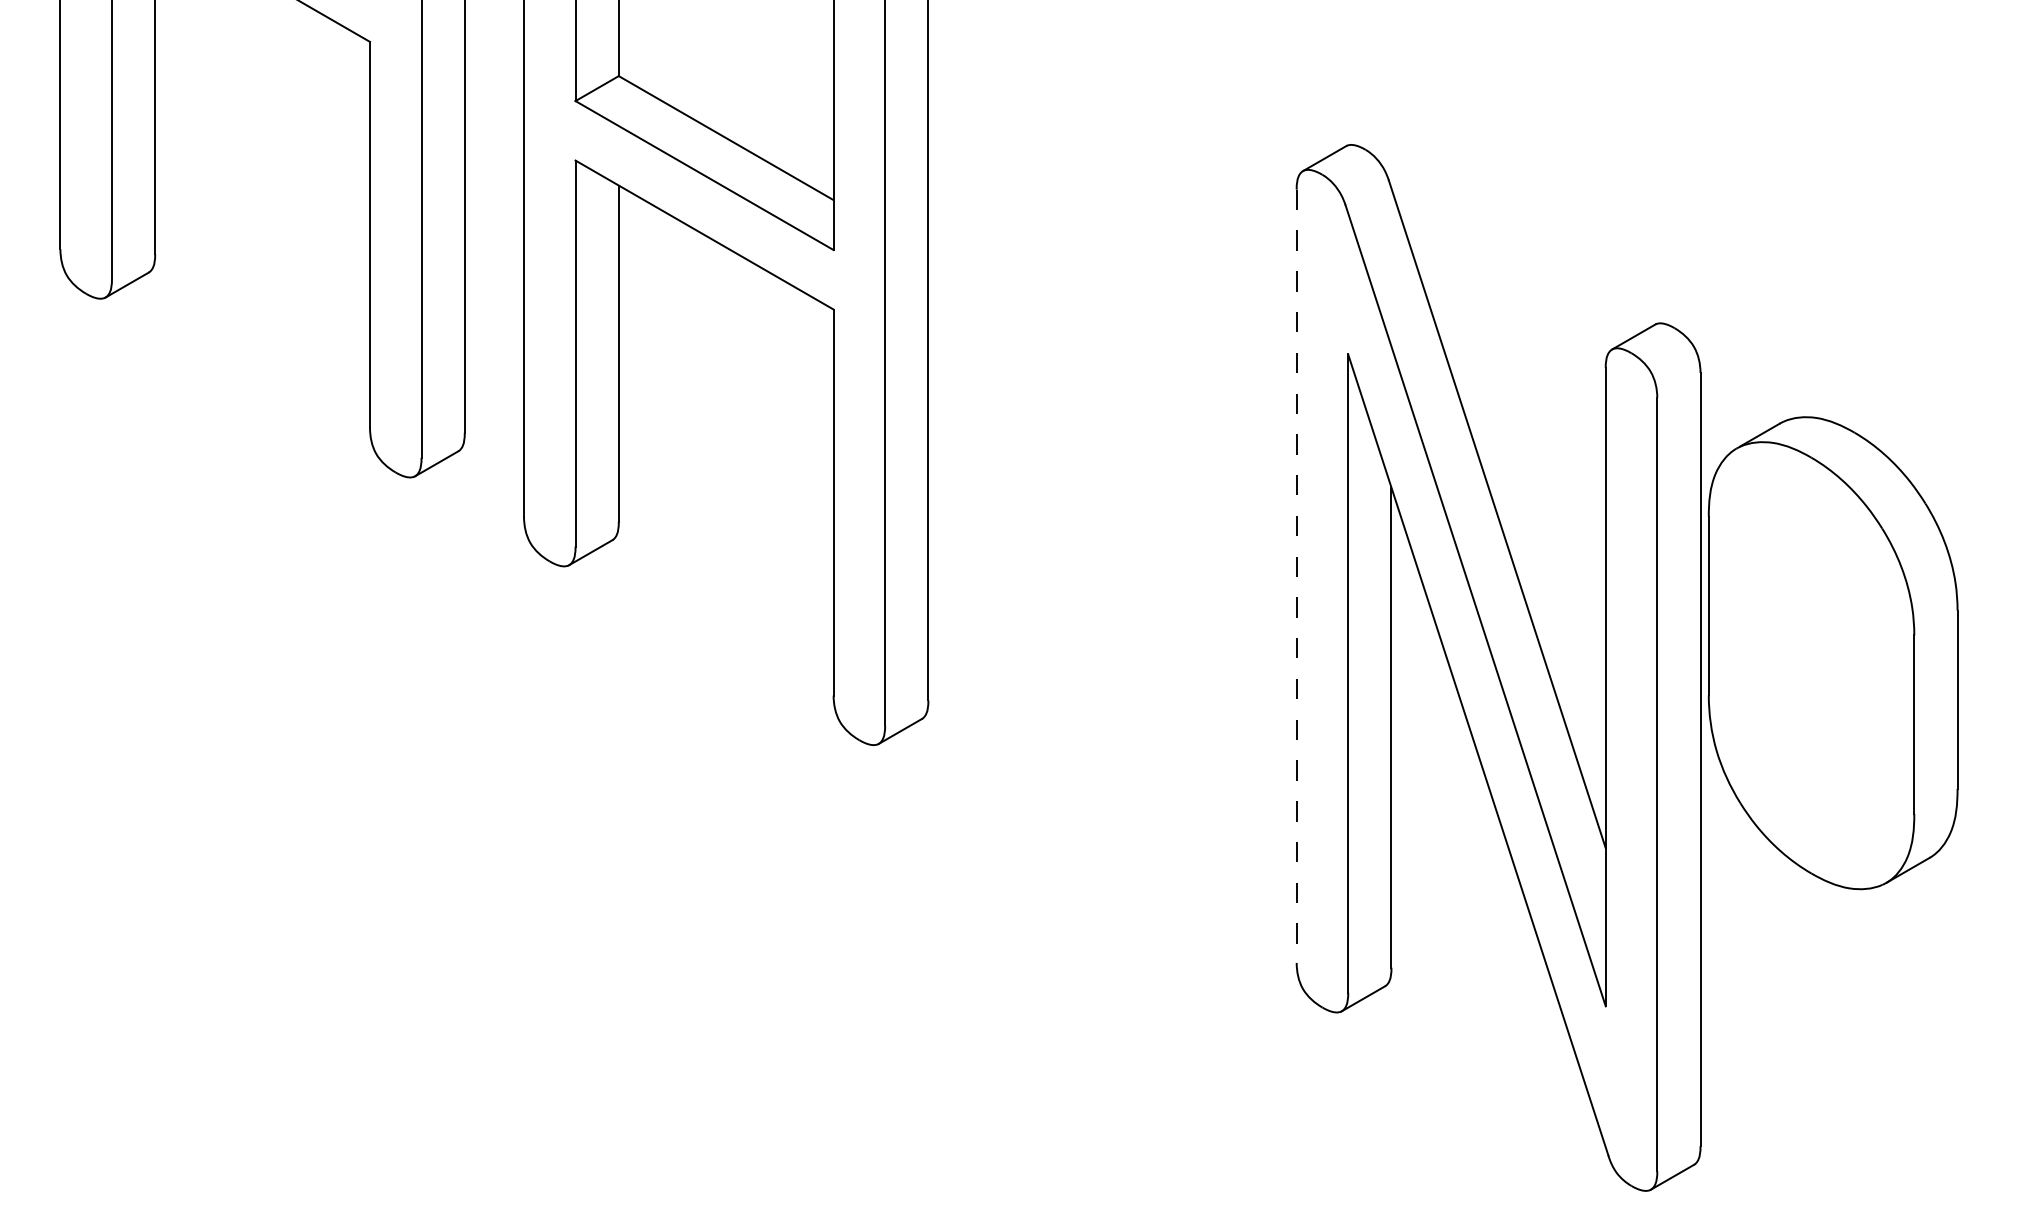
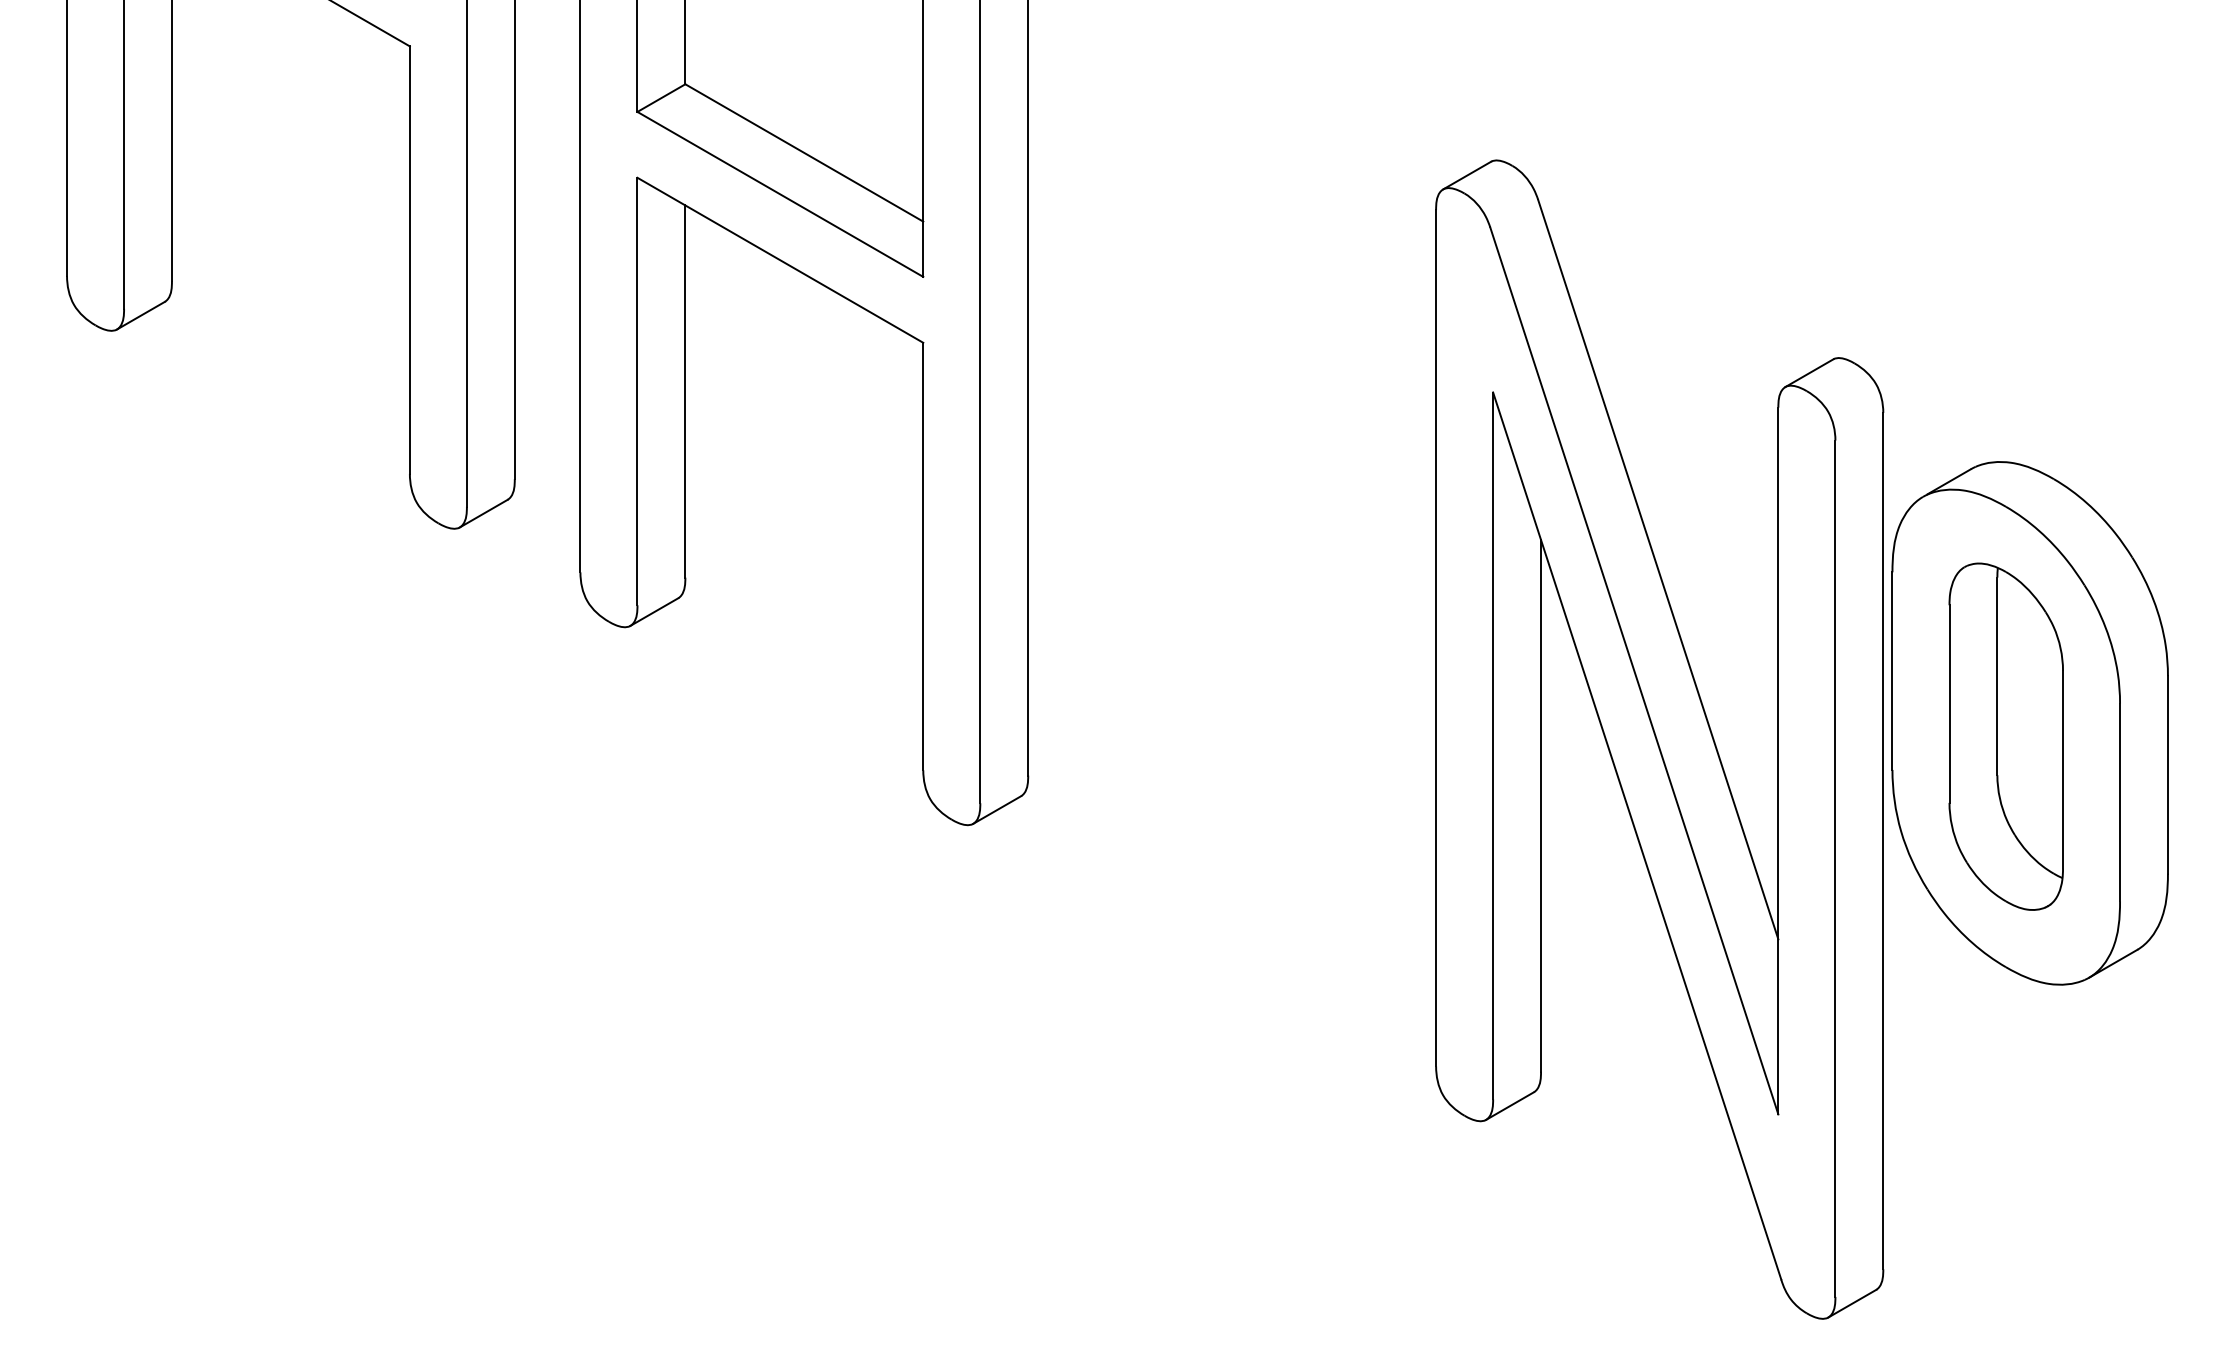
line: (1297, 576) -> (1436, 638), dashed -> solid
part: (1810, 665) -> (2005, 736), added

